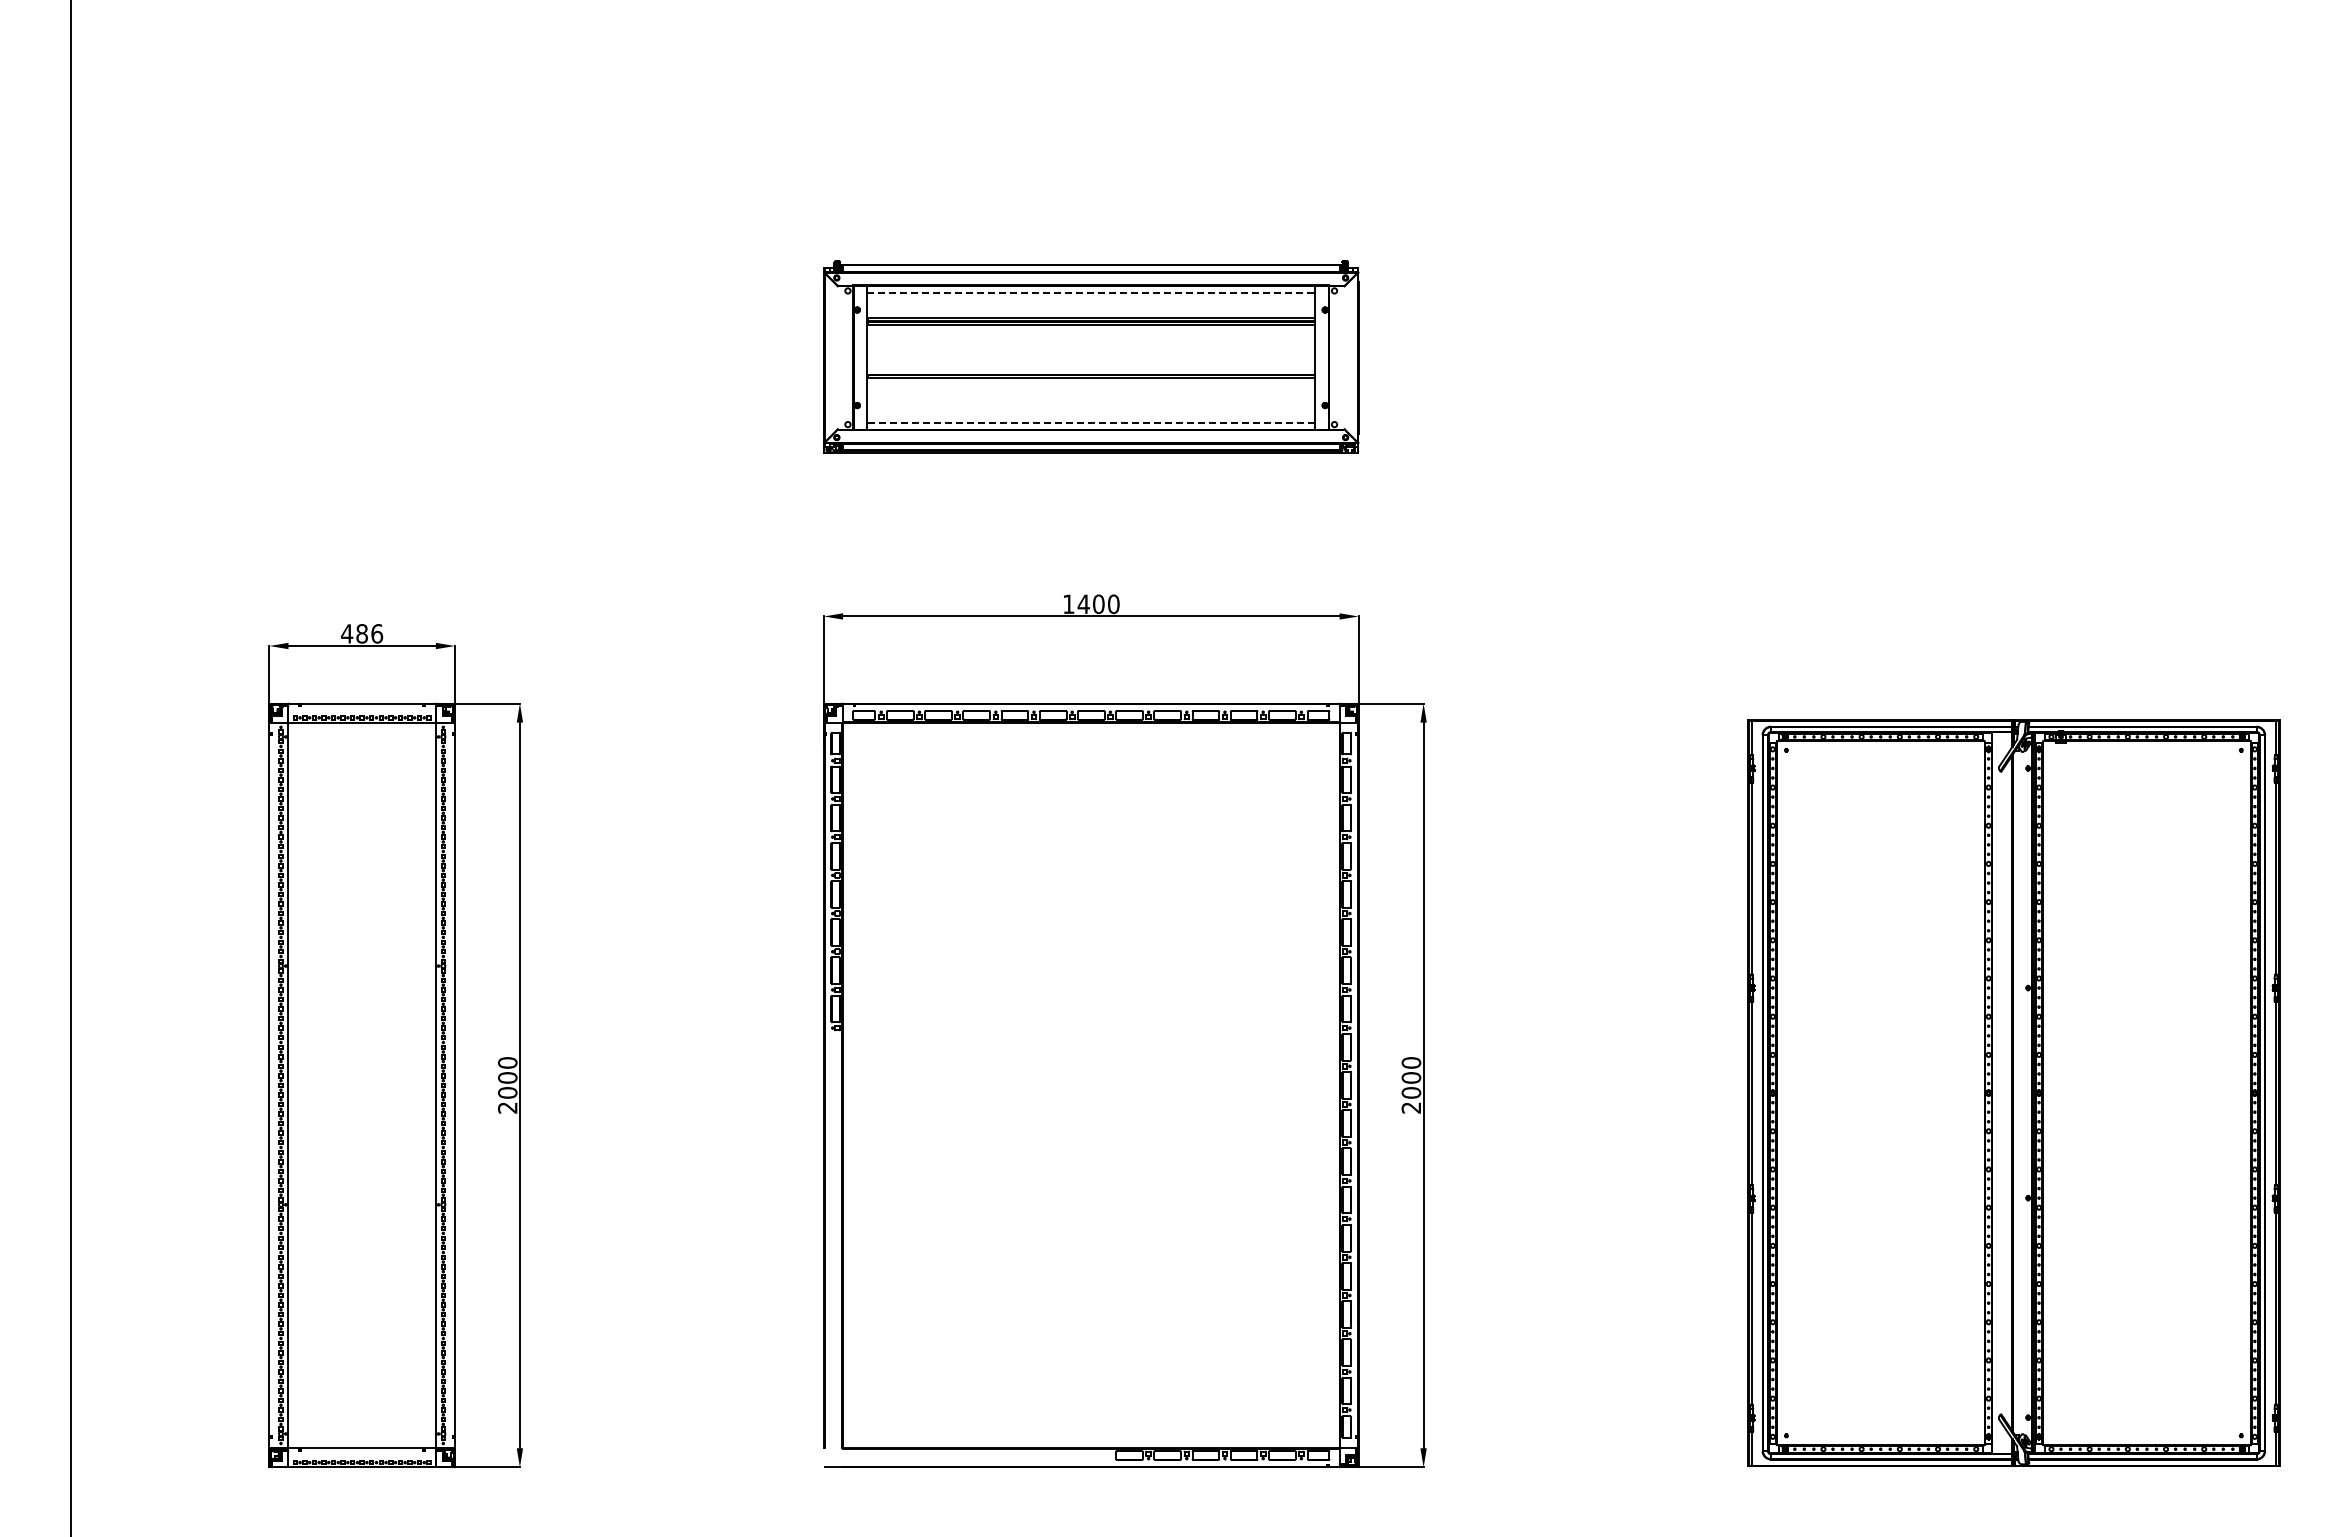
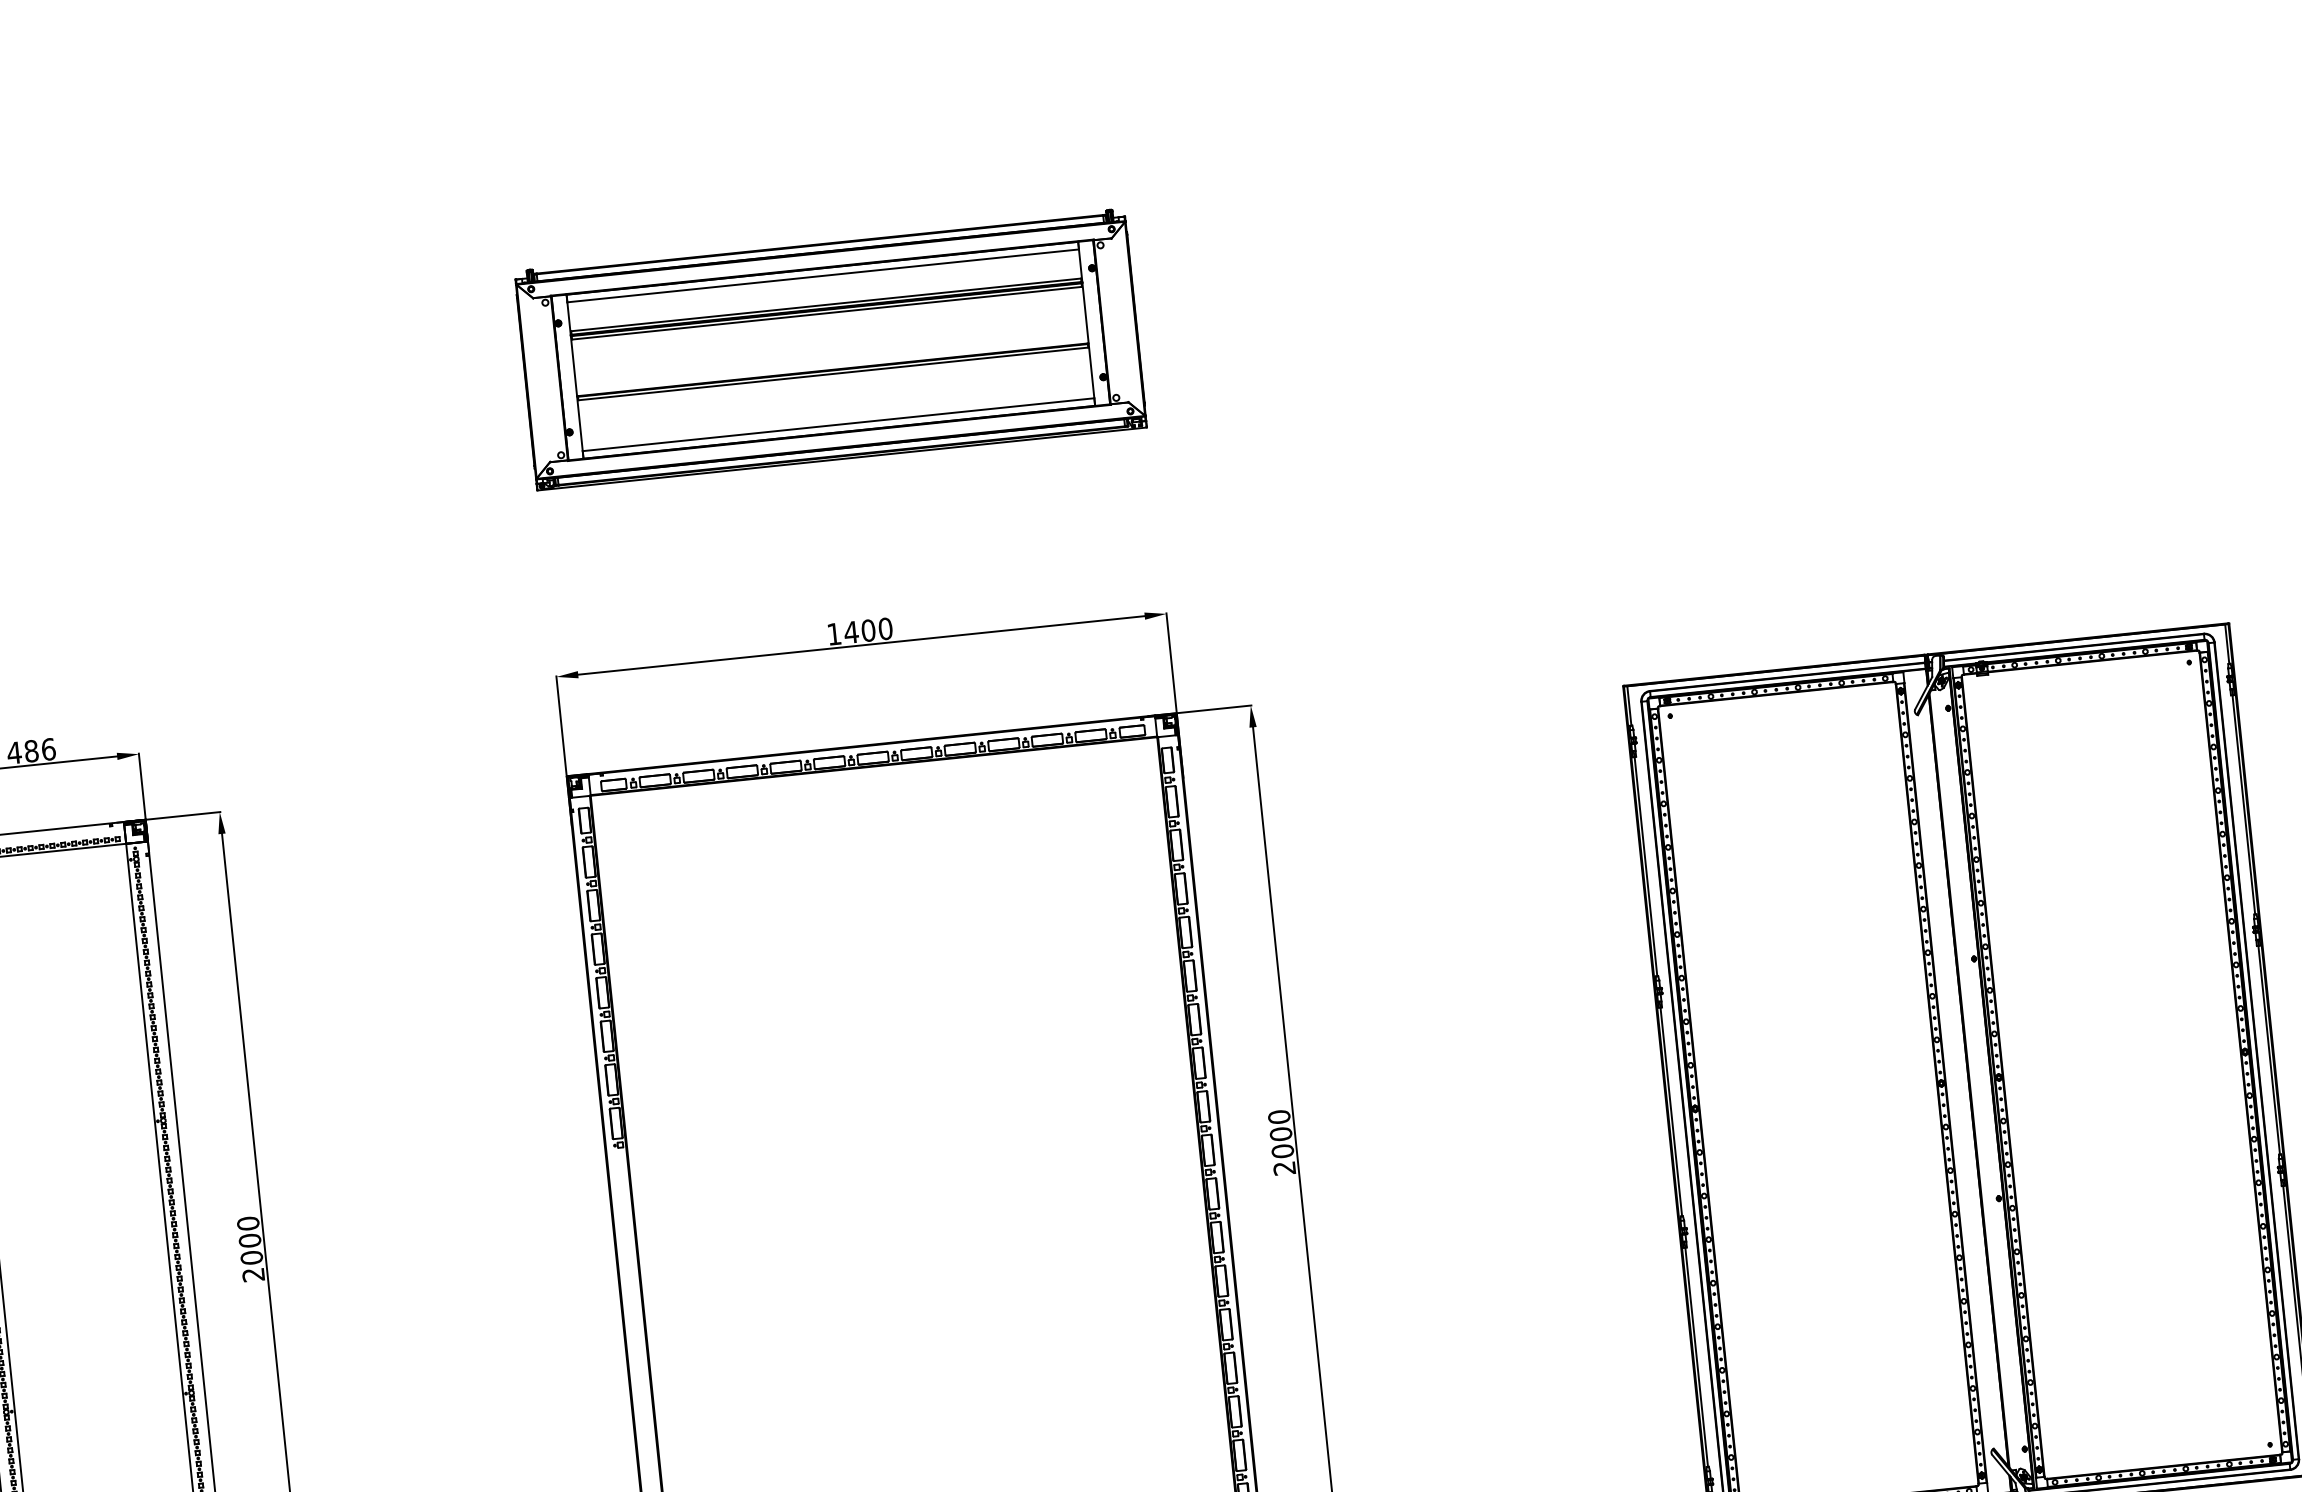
line: (1091, 292) -> (823, 275), dashed -> solid
line: (1090, 423) -> (837, 425), dashed -> solid

